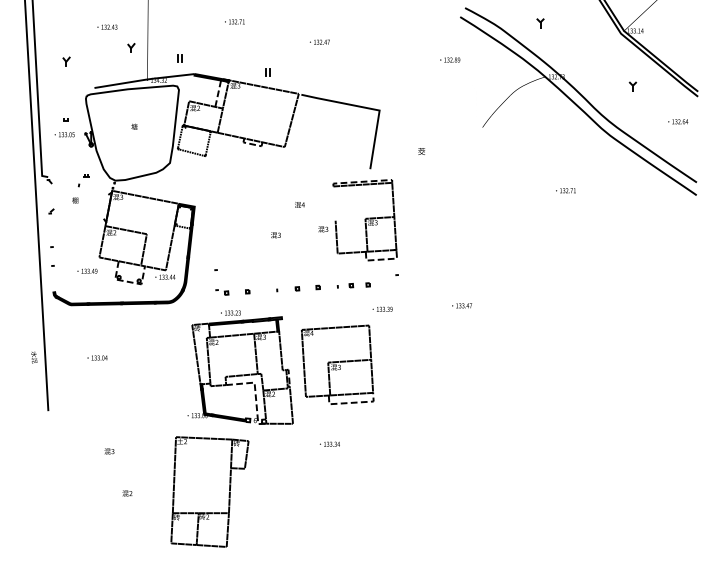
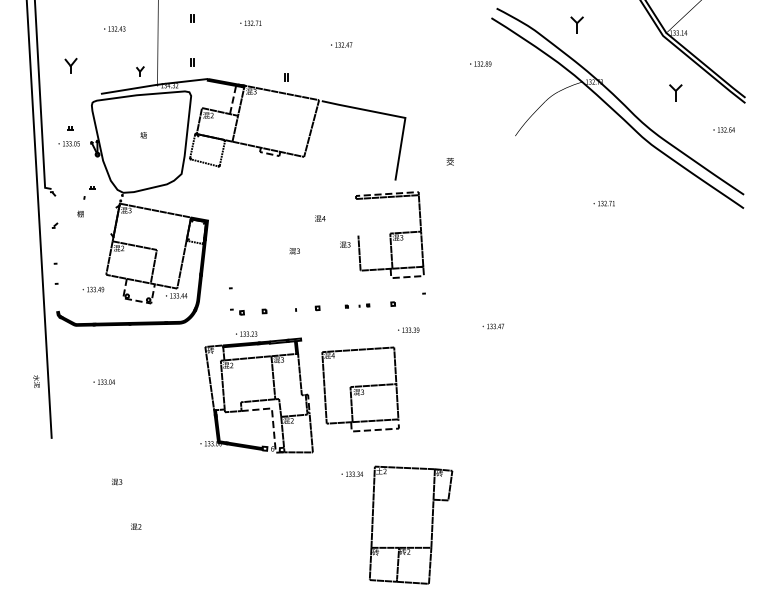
part: (179, 17) -> (191, 18), added
part: (540, 23) -> (577, 25), size x1.6
part: (131, 47) -> (140, 70), moved
part: (66, 61) -> (71, 65), size x1.6
part: (632, 86) -> (675, 92), size x1.6
part: (334, 286) -> (357, 305), size x0.6
part: (209, 491) -> (410, 524), moved

